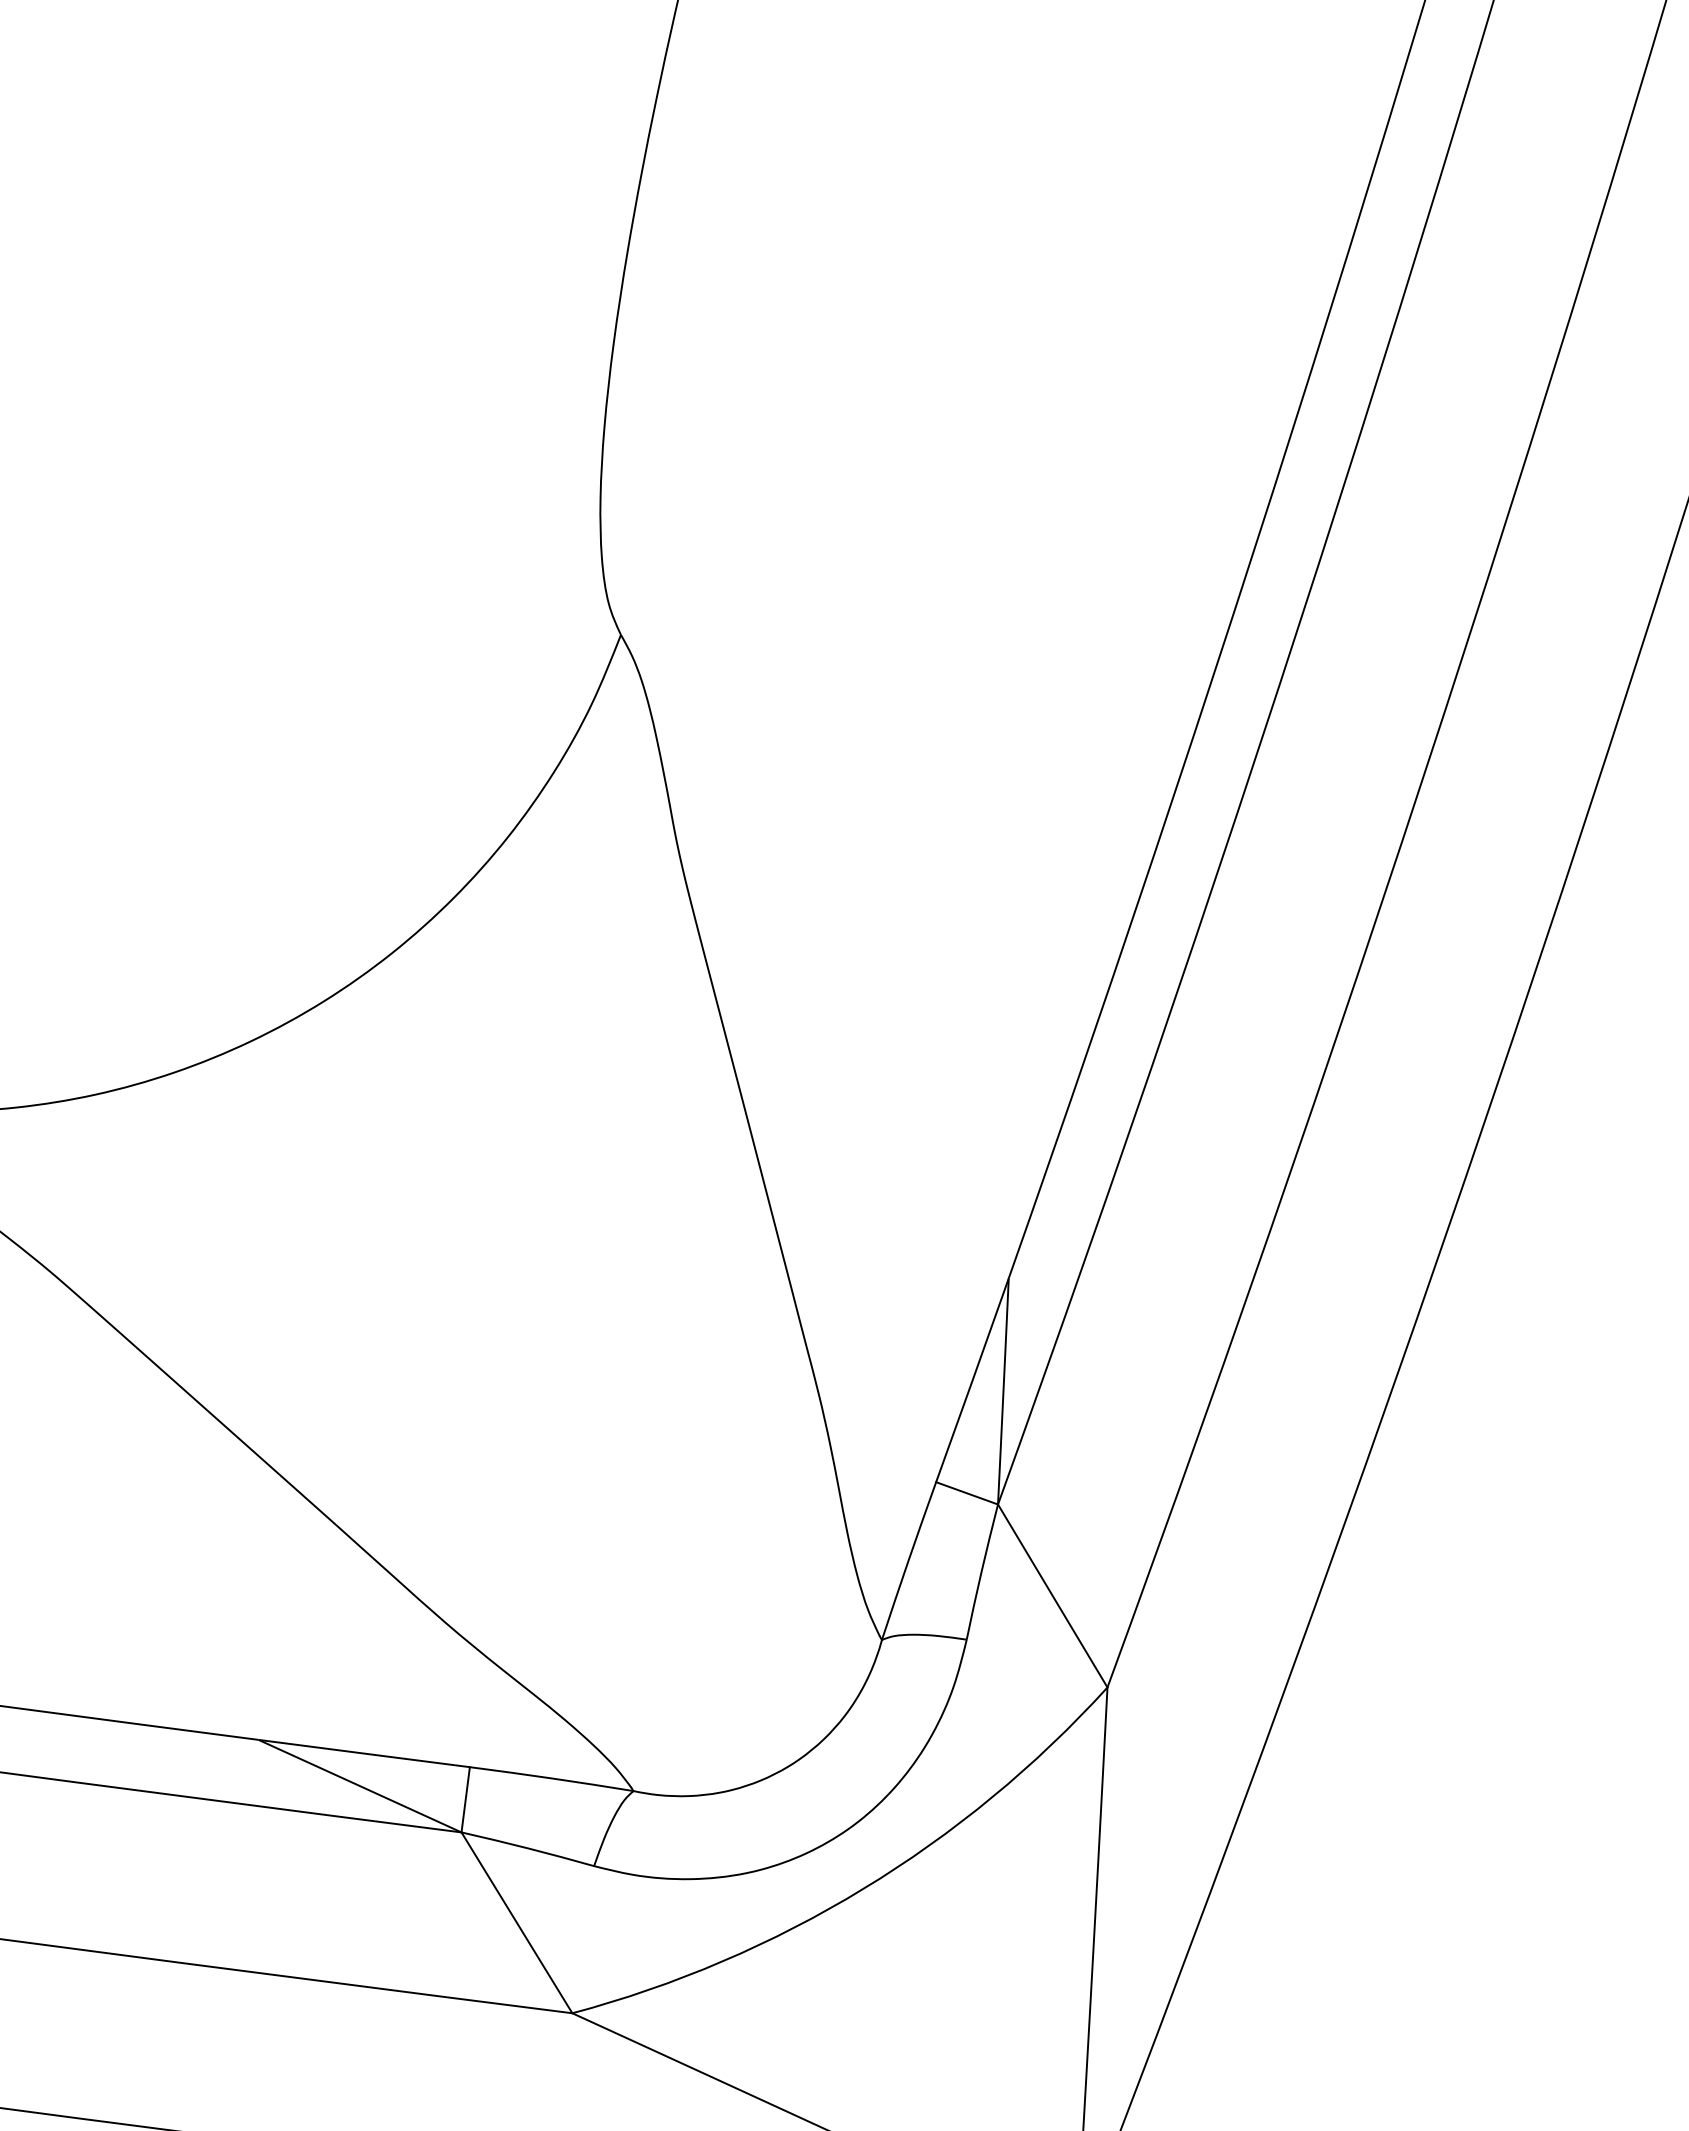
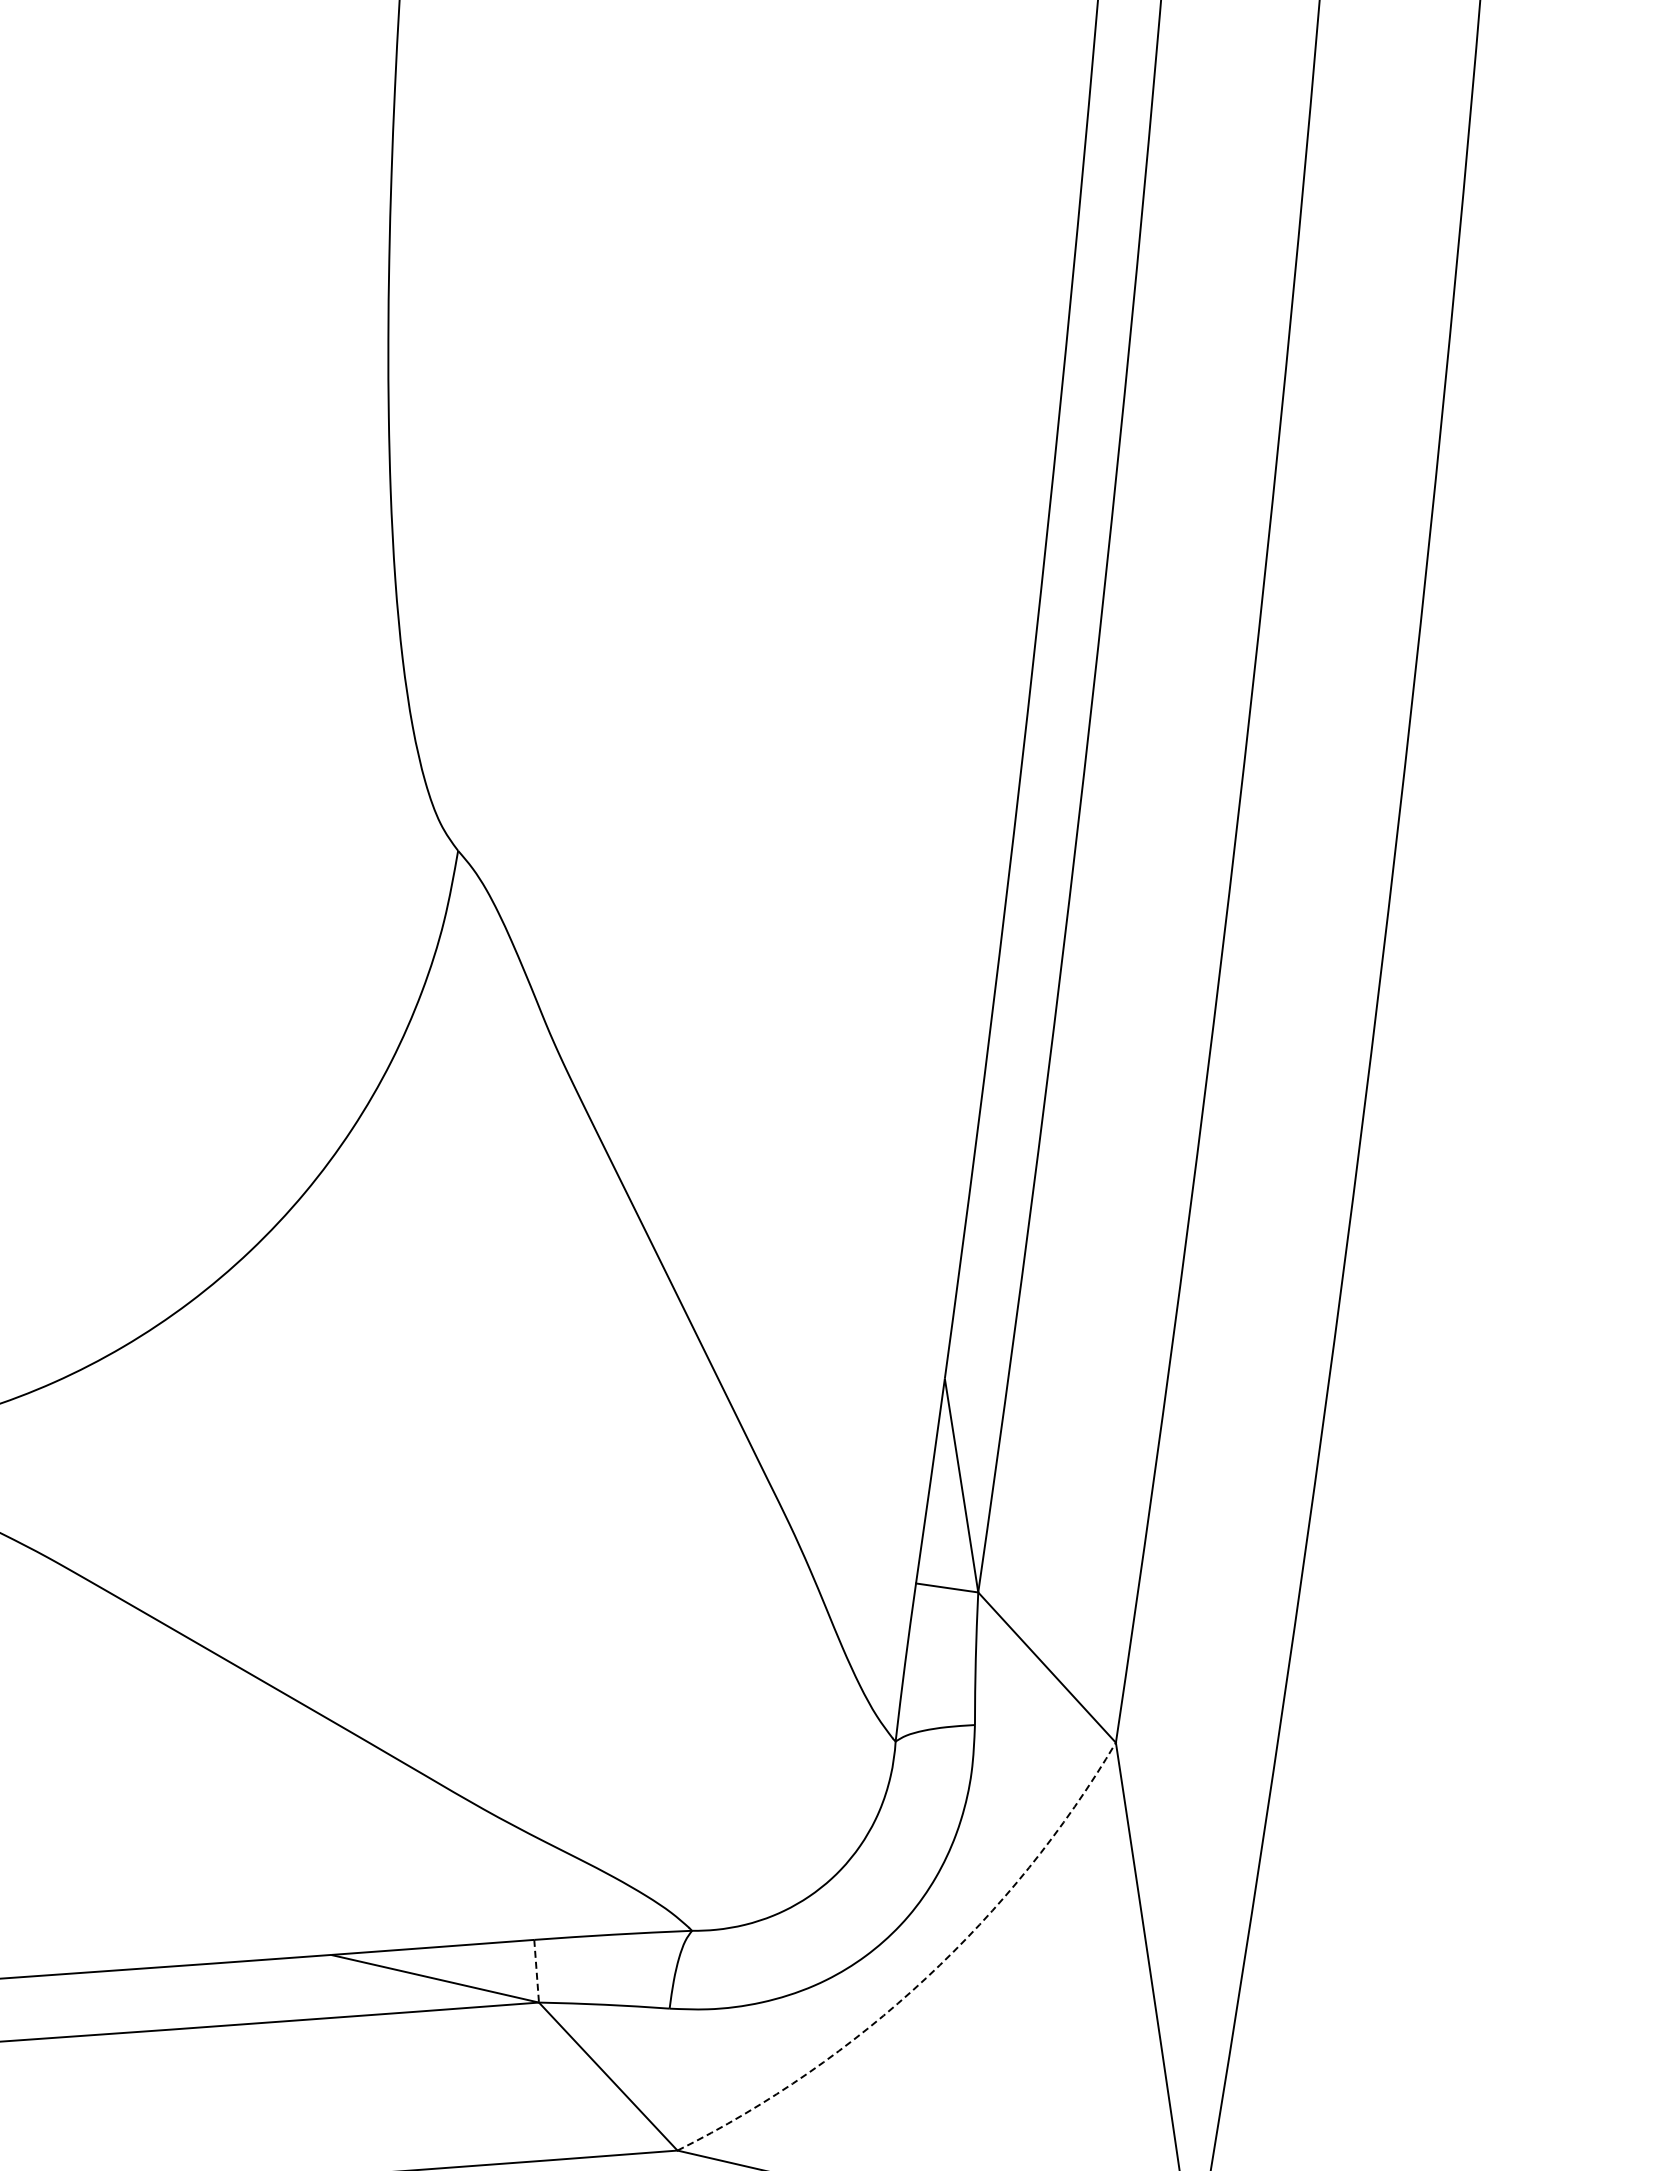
line: (465, 1800) -> (536, 1971), solid -> dashed
arc: (863, 1889) -> (926, 1978), solid -> dashed

